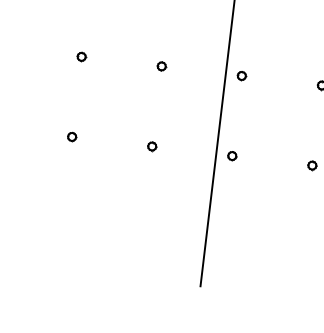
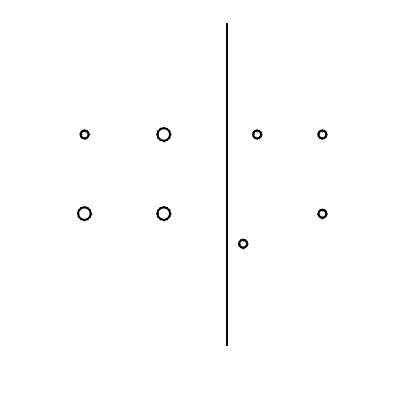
part: (161, 66) -> (163, 134), size x1.6
part: (242, 76) -> (257, 134), moved
part: (72, 136) -> (84, 213), size x1.6
part: (151, 146) -> (163, 213), size x1.6
part: (232, 155) -> (243, 243), moved

